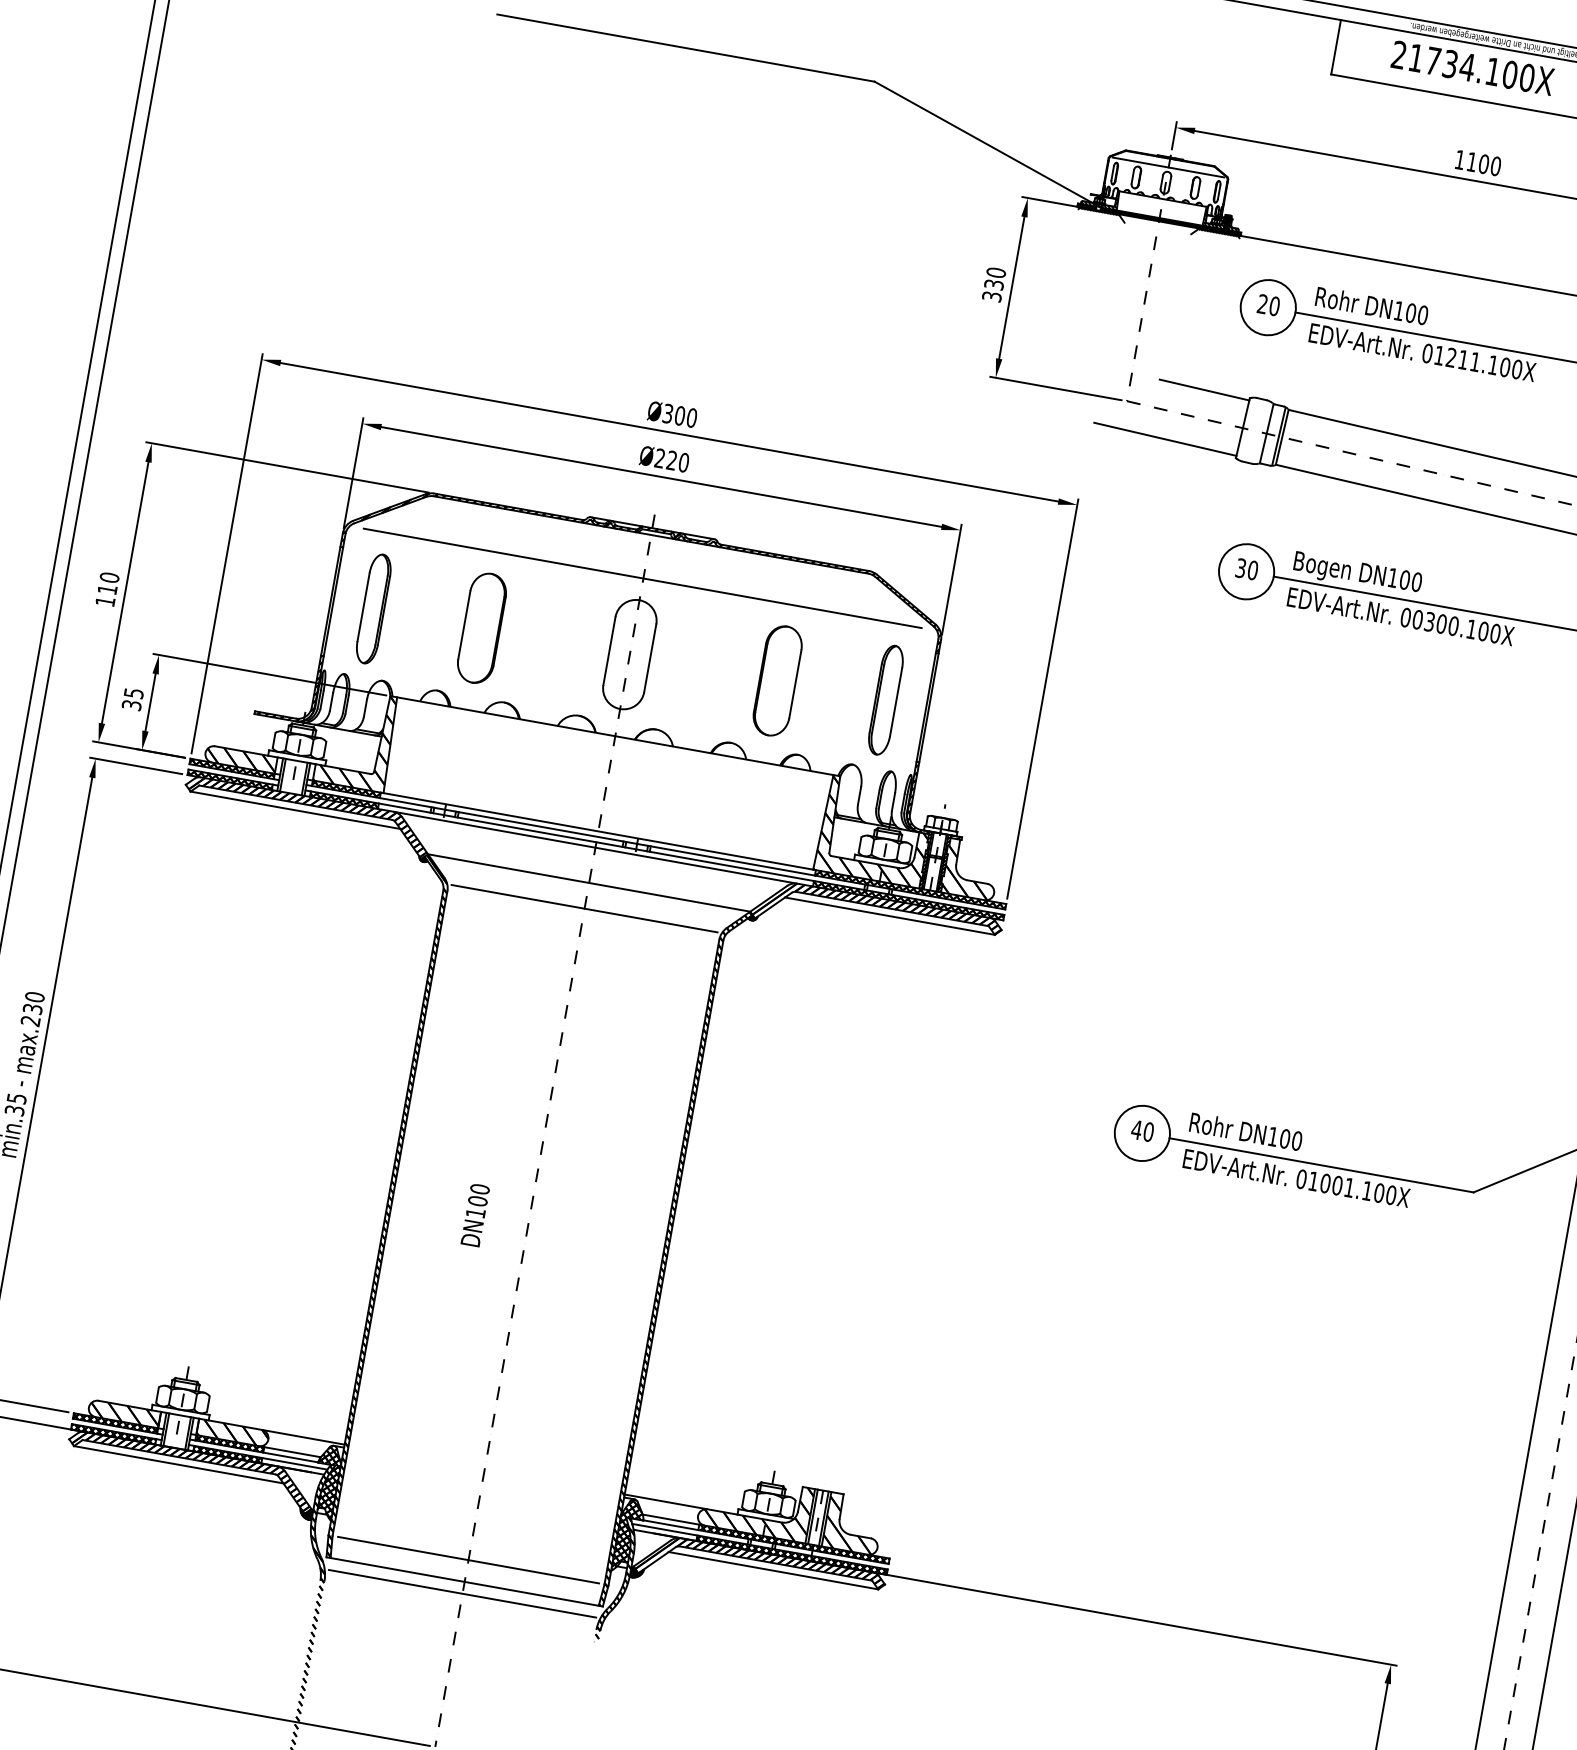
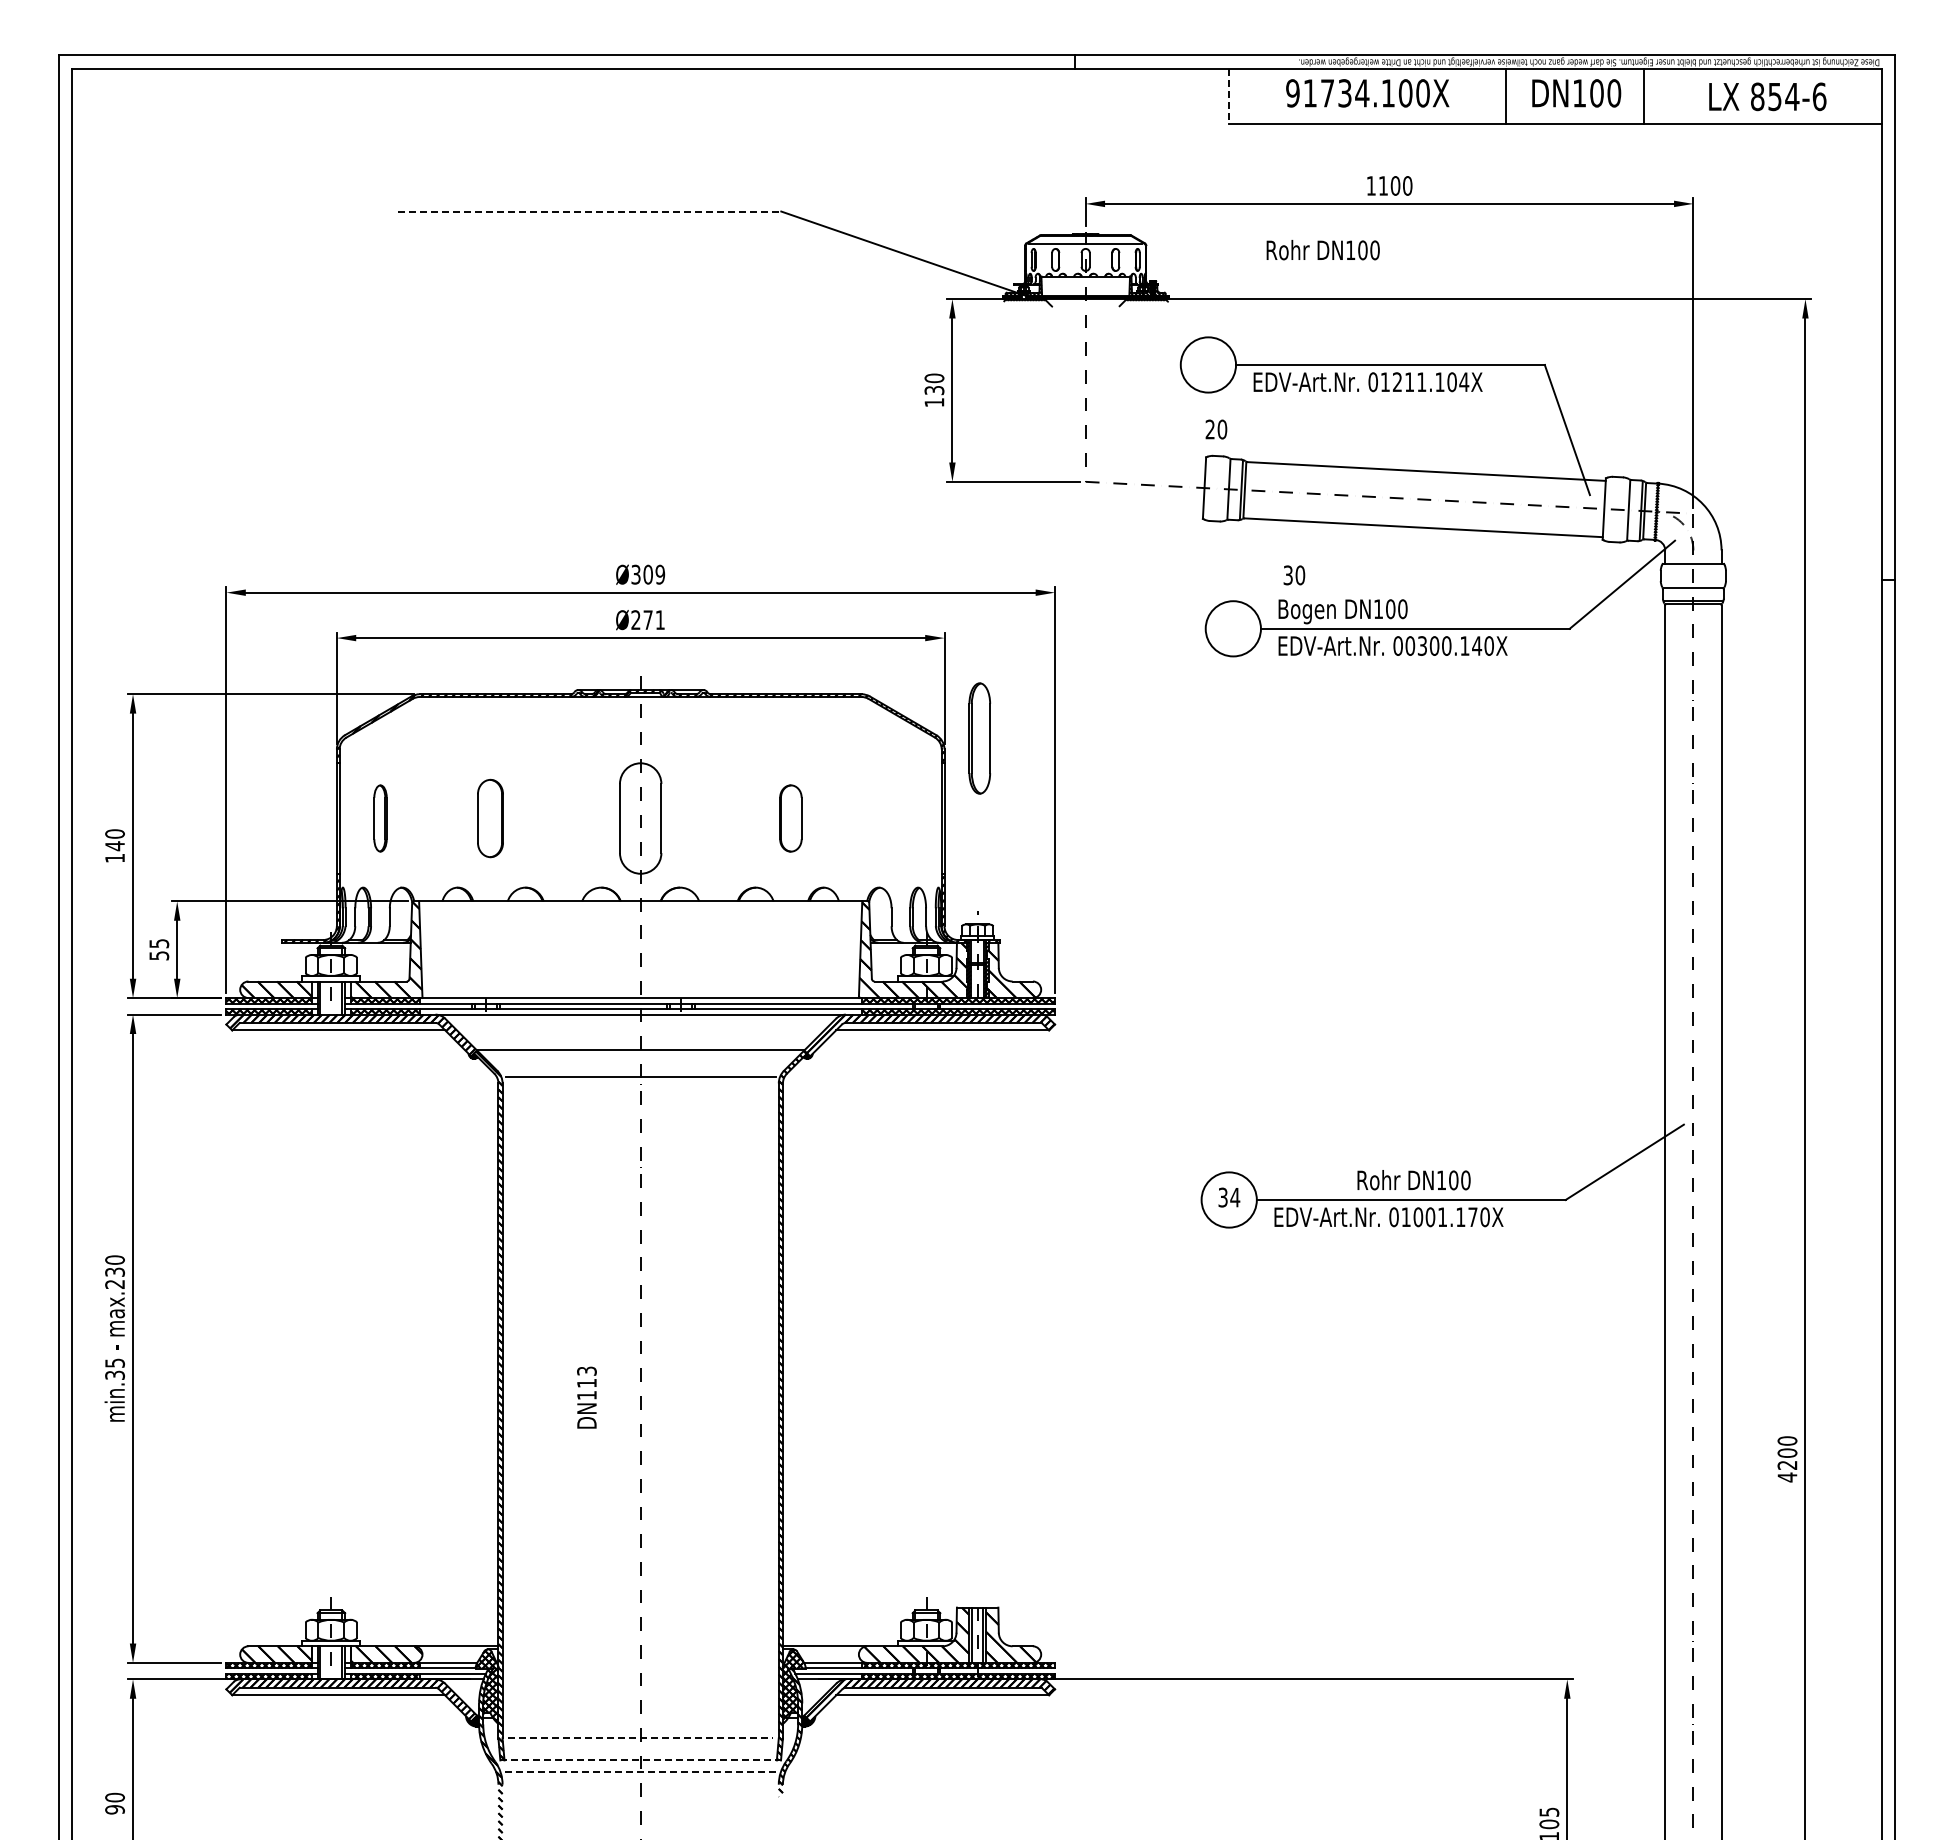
line: (1336, 47) -> (1229, 96), solid -> dashed
line: (685, 48) -> (589, 211), solid -> dashed
text: (1398, 55) -> (1292, 93), 21734.100X -> 91734.100X
text: (992, 296) -> (934, 402), 330 -> 130
text: (1268, 305) -> (1216, 429), moved
text: (1371, 306) -> (1322, 250), moved
text: (1517, 369) -> (1464, 382), 01211.100X -> 01211.104X
line: (1205, 389) -> (1160, 456), removed
text: (691, 417) -> (659, 574), Ø300 -> Ø309
line: (1165, 439) -> (1130, 512), removed
text: (678, 462) -> (654, 620), Ø220 -> Ø271
text: (1247, 569) -> (1294, 575), moved
line: (642, 578) -> (639, 741), removed
text: (106, 589) -> (114, 846), 110 -> 140
part: (373, 608) -> (380, 818), size x0.6
part: (481, 628) -> (490, 818), size x0.7
text: (1484, 631) -> (1477, 645), 00300.100X -> 00300.140X
part: (777, 680) -> (790, 818), size x0.6
part: (885, 700) -> (979, 738), moved
text: (131, 704) -> (158, 955), 35 -> 55
text: (1143, 1130) -> (1229, 1197), 40 -> 34
text: (1245, 1131) -> (1413, 1180), moved
text: (1378, 1193) -> (1472, 1217), 01001.100X -> 01001.170X
text: (478, 1195) -> (586, 1377), DN100 -> DN113
line: (468, 1560) -> (640, 1738), solid -> dashed
line: (465, 1582) -> (641, 1760), solid -> dashed
line: (462, 1593) -> (640, 1772), solid -> dashed

